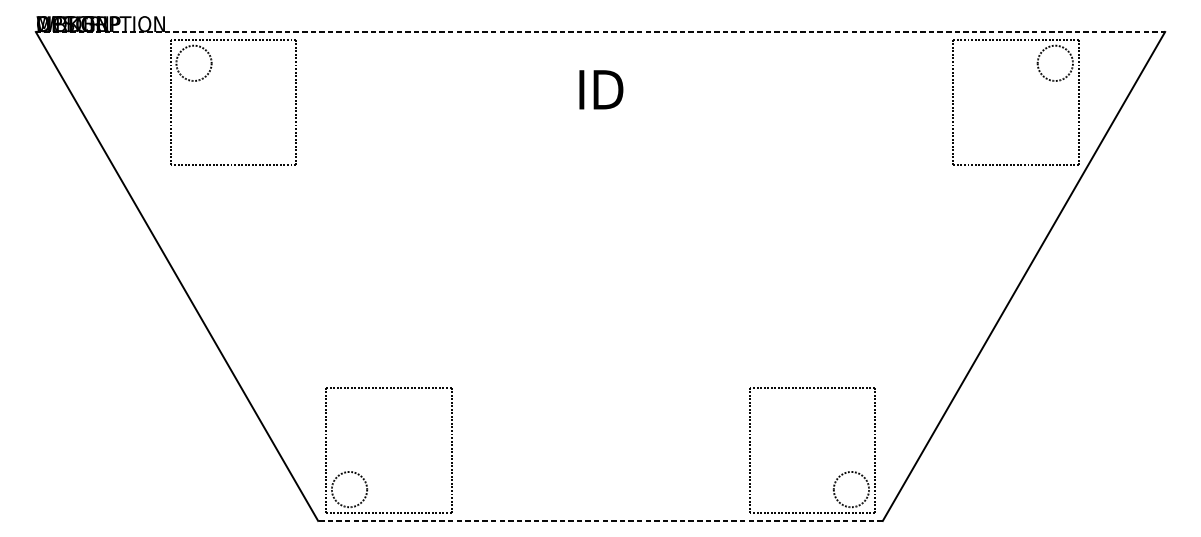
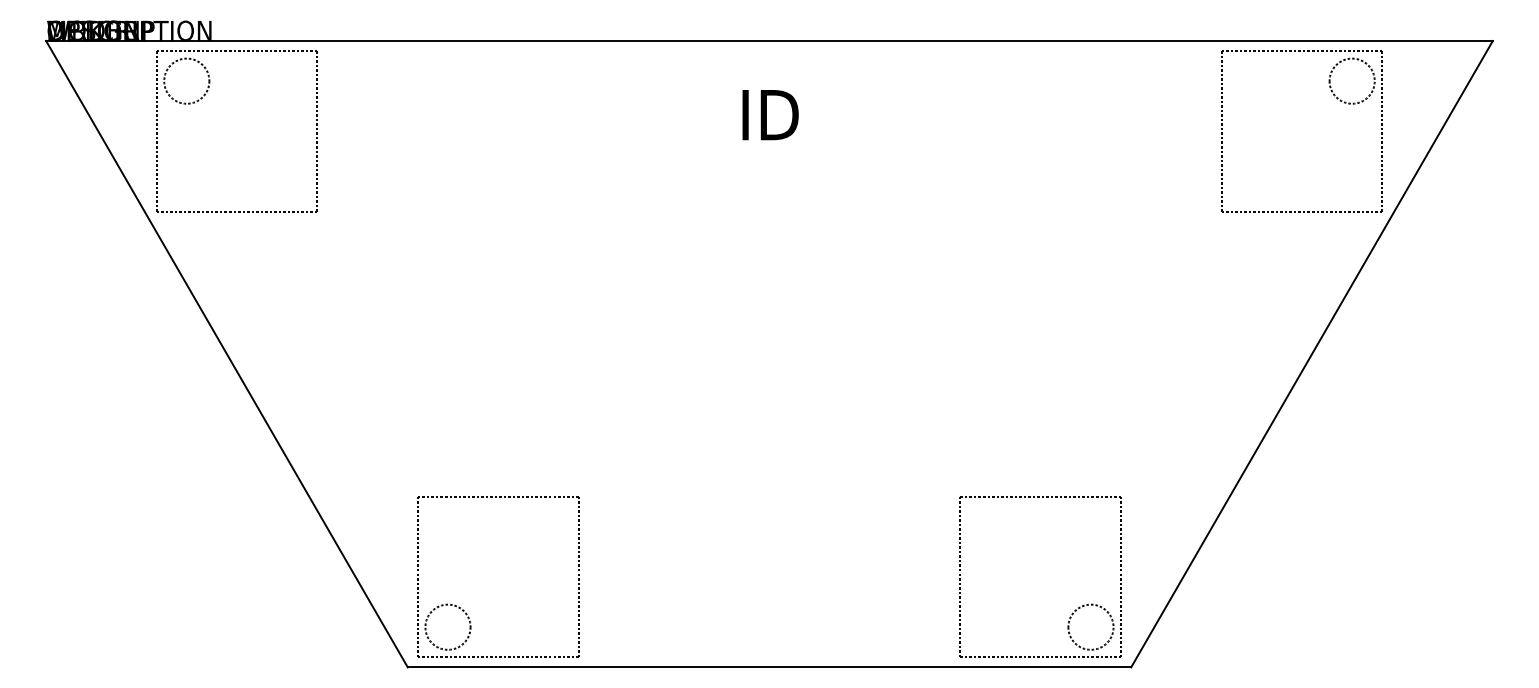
line: (600, 32) -> (769, 41), dashed -> solid
part: (206, 76) -> (202, 98), moved
line: (600, 521) -> (769, 667), dashed -> solid

